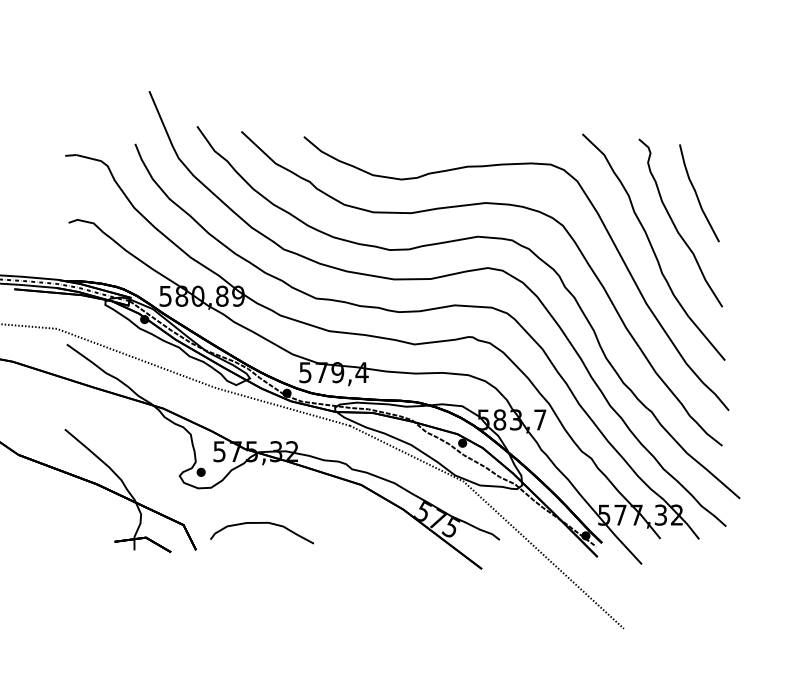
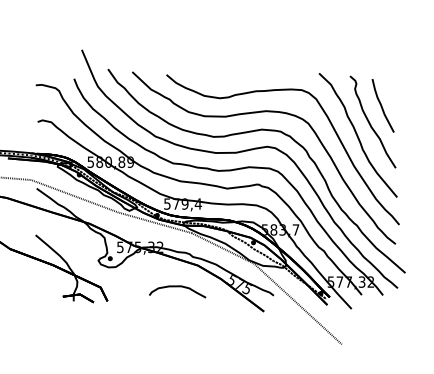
curve: (261, 524) -> (177, 287), moved

